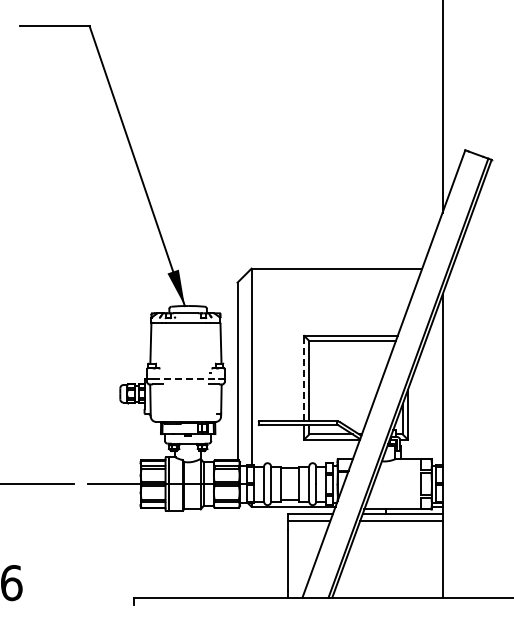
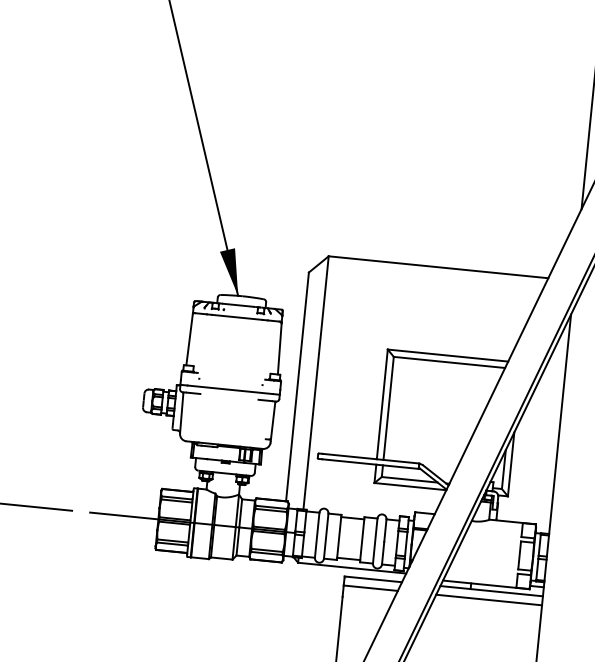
line: (186, 378) -> (230, 389), dashed -> solid
line: (304, 378) -> (382, 404), dashed -> solid

